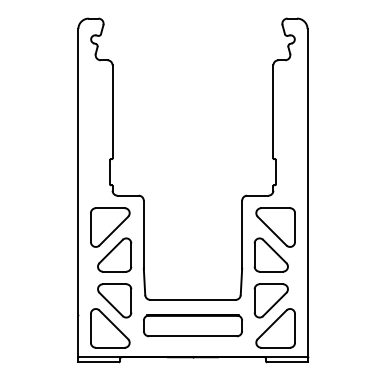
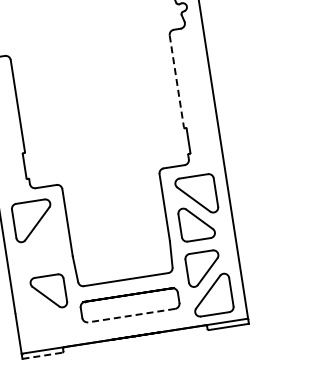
line: (273, 111) -> (176, 81), solid -> dashed
part: (114, 254) -> (41, 246), removed
part: (110, 328) -> (48, 320), removed
line: (193, 336) -> (132, 315), solid -> dashed
line: (99, 362) -> (43, 355), solid -> dashed

